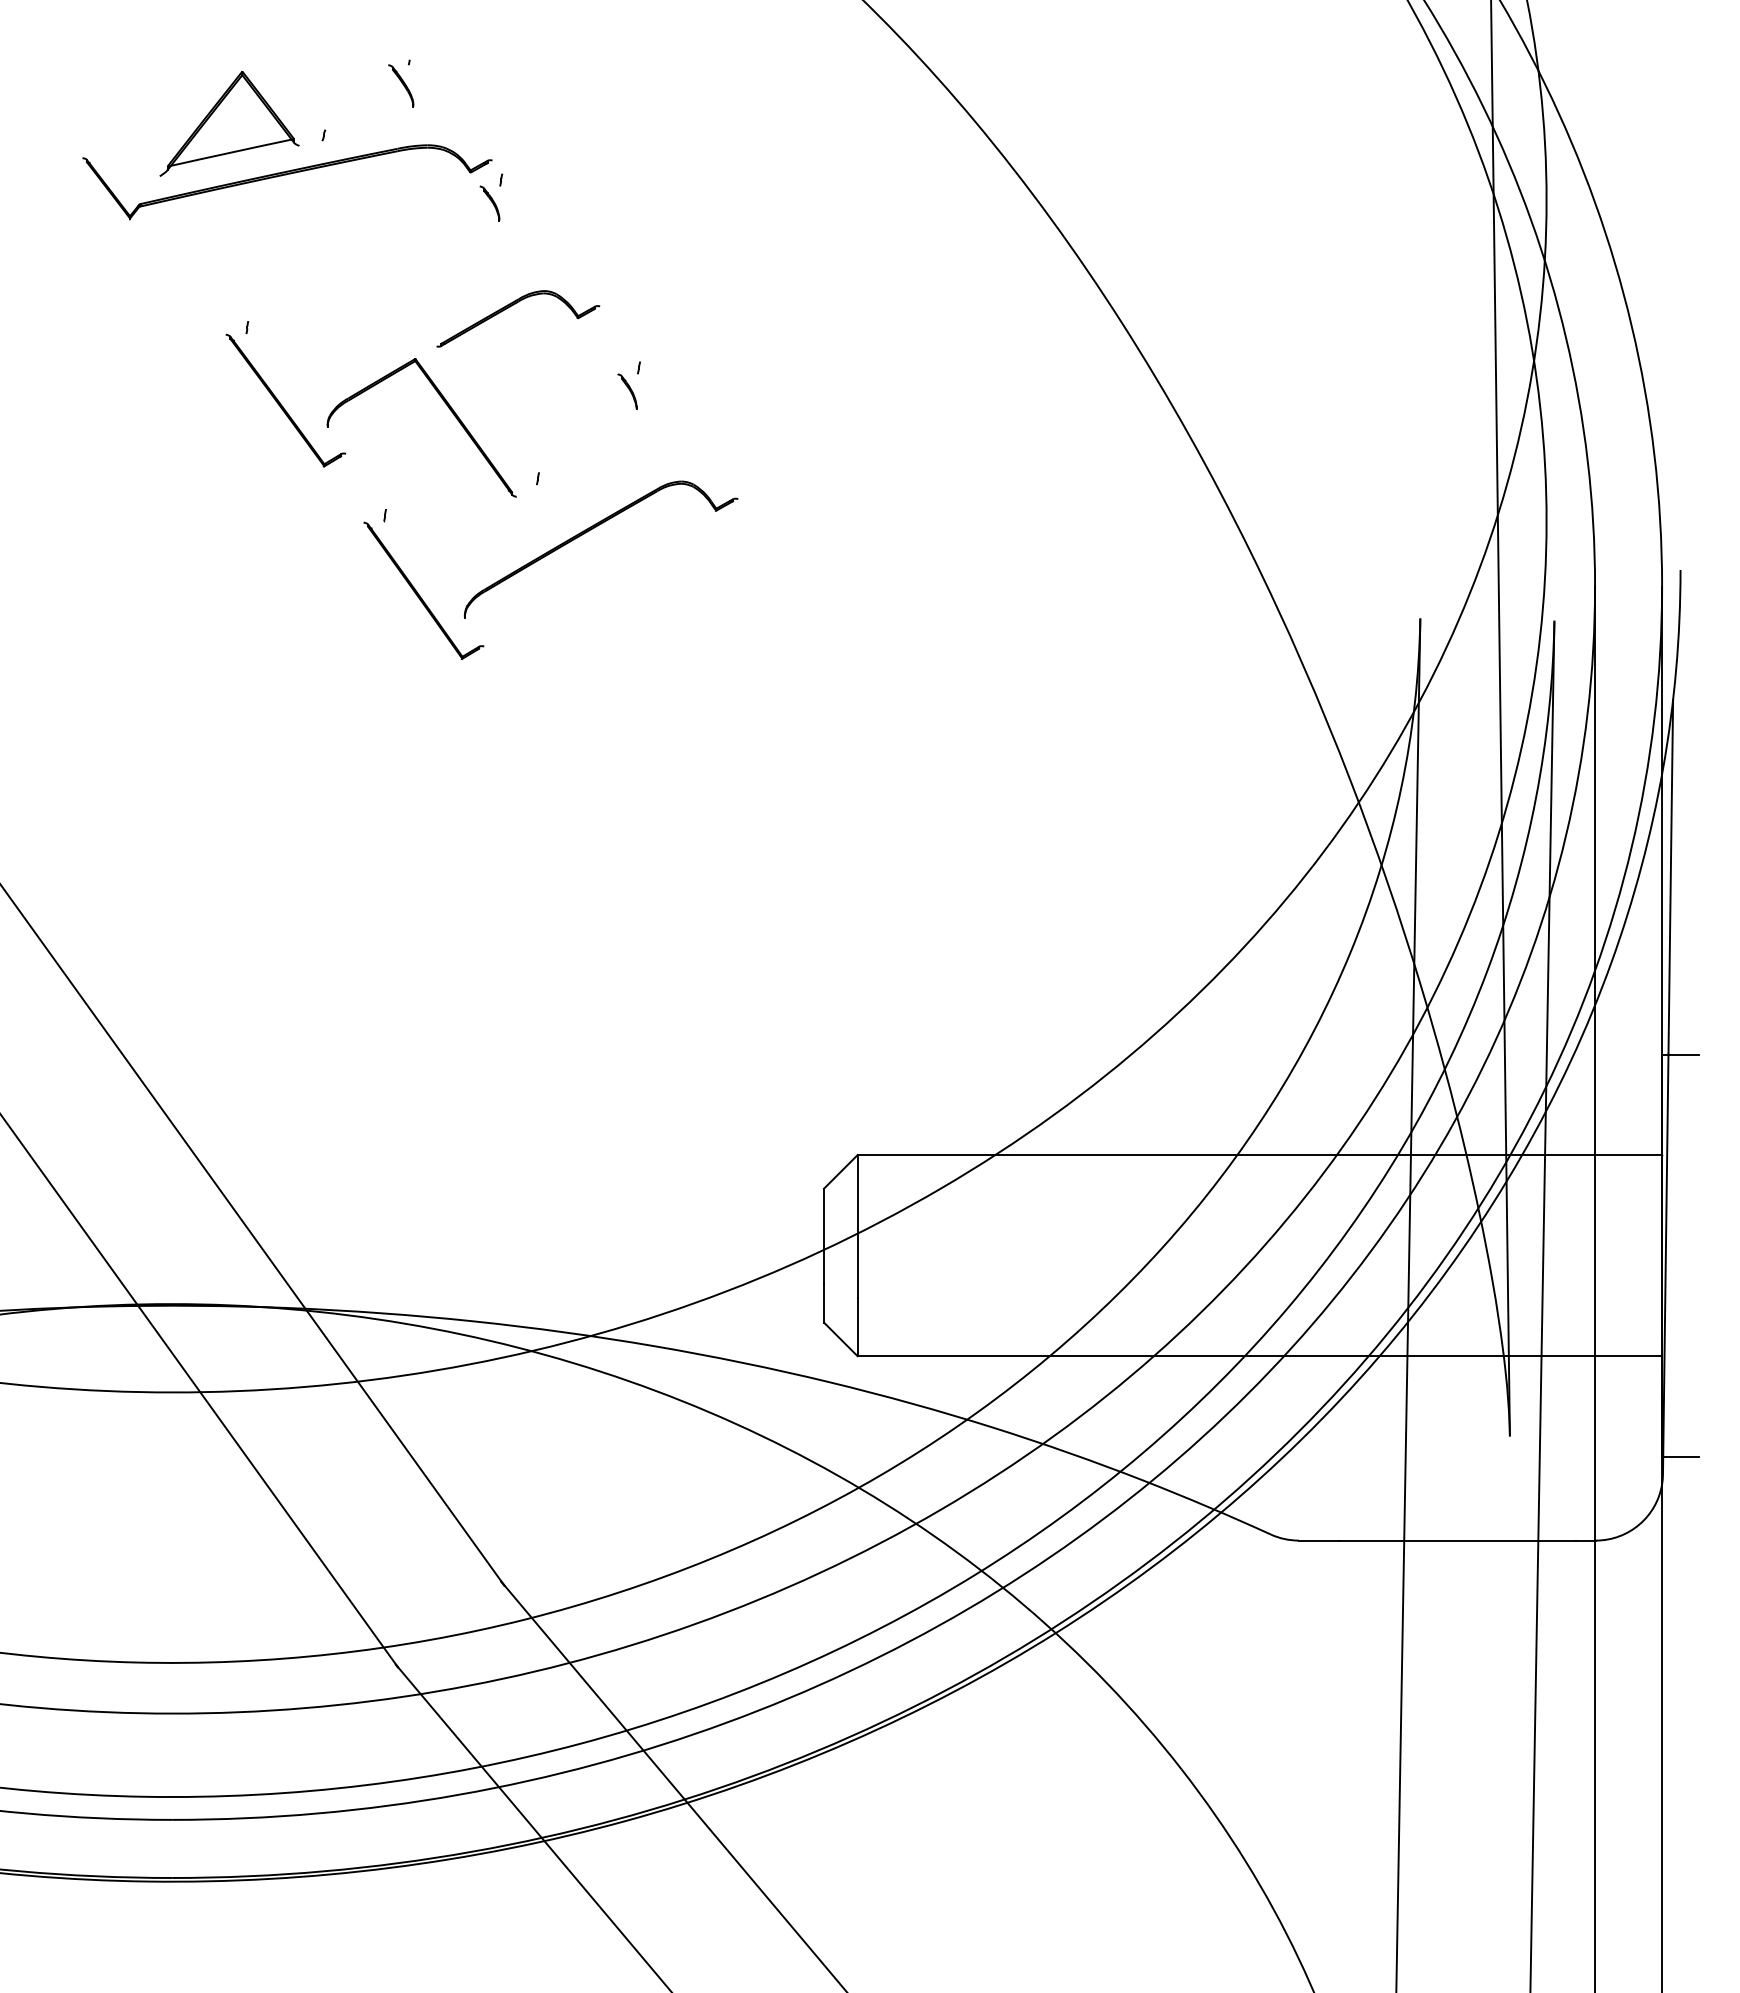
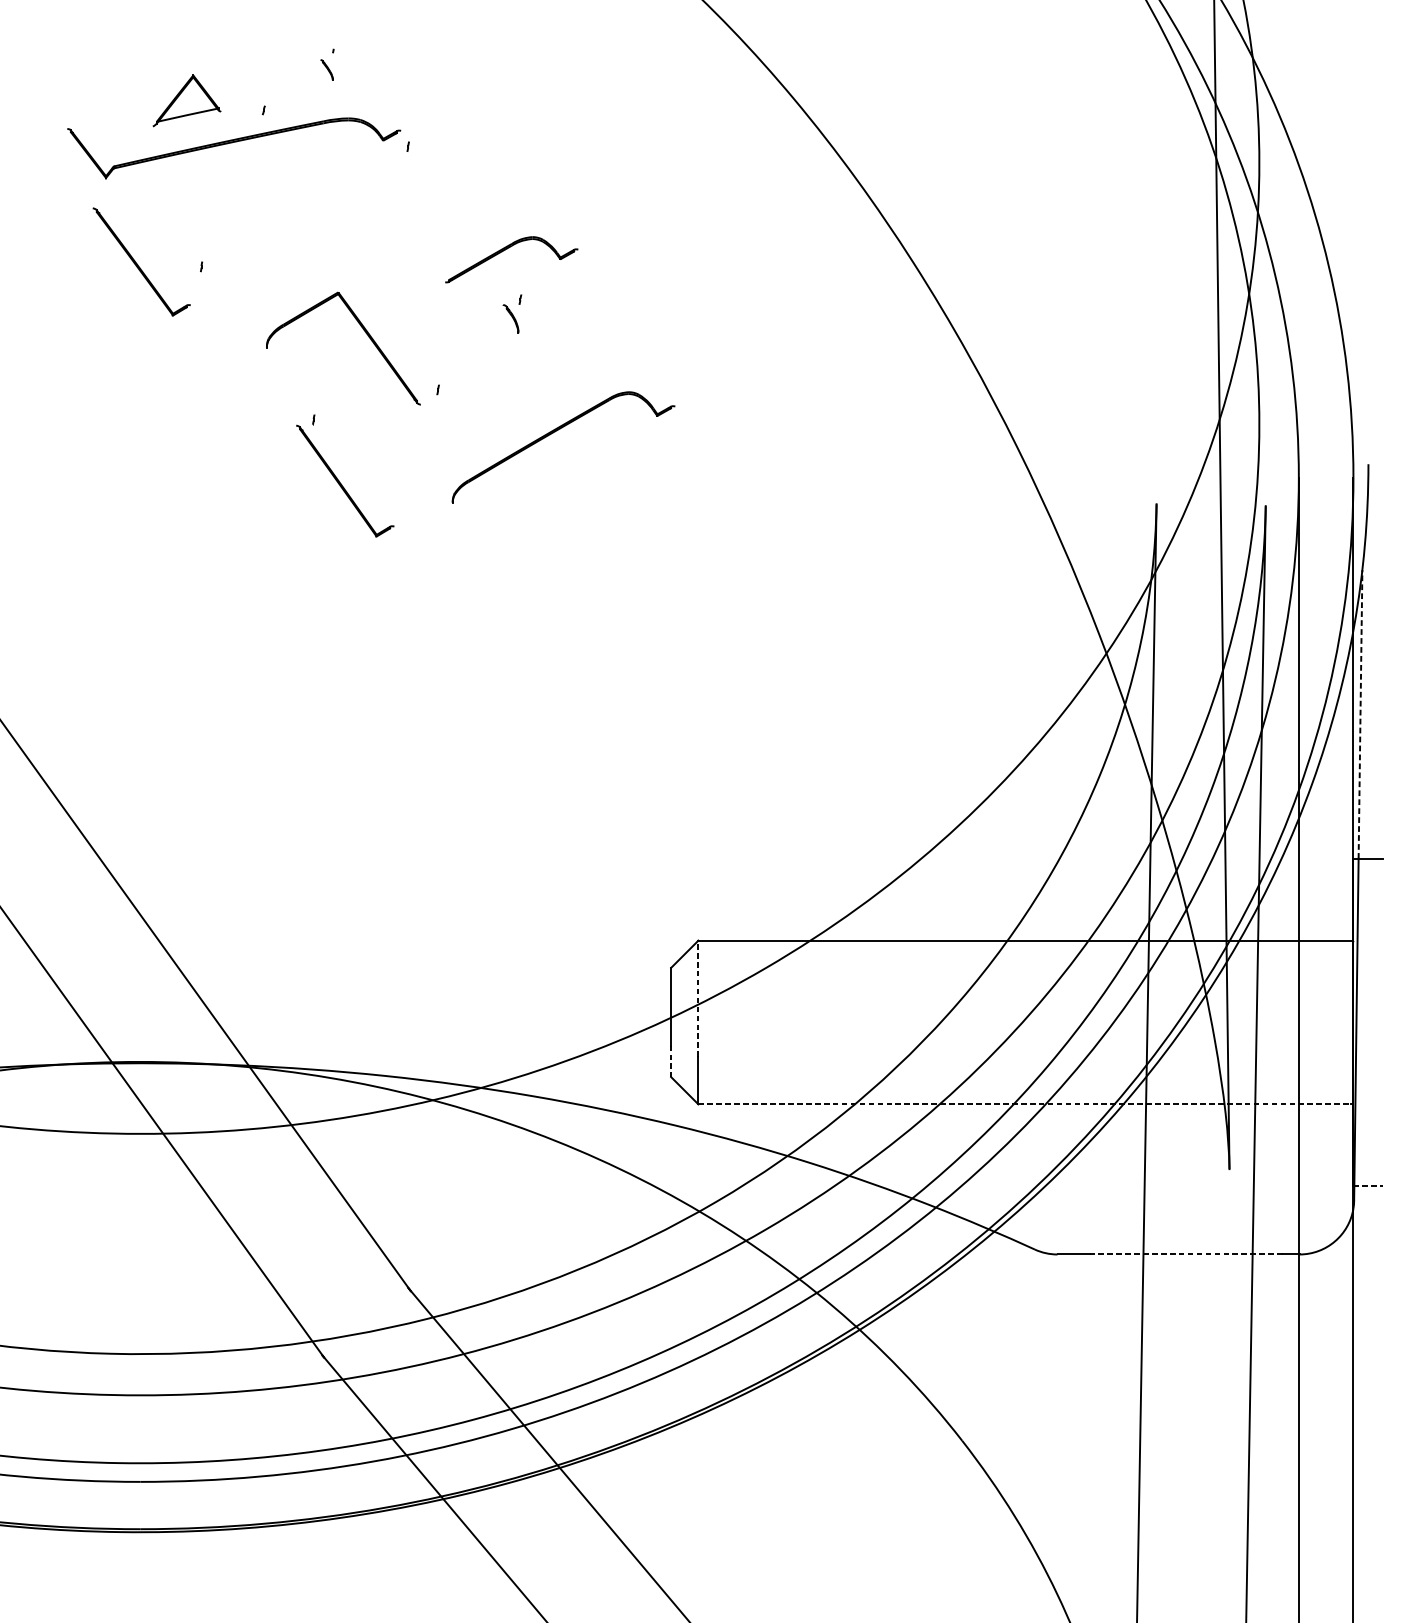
part: (401, 85) -> (327, 69), size x0.6
part: (229, 123) -> (187, 100), size x0.6
part: (489, 203) -> (398, 165), removed
part: (512, 306) -> (506, 249), moved
part: (285, 400) -> (141, 261), moved
part: (591, 530) -> (555, 432), moved
line: (1670, 876) -> (1360, 713), solid -> dashed
line: (857, 1226) -> (698, 998), solid -> dashed
line: (824, 1303) -> (671, 1061), solid -> dashed
line: (1258, 1356) -> (1024, 1104), solid -> dashed
line: (1681, 1456) -> (1369, 1186), solid -> dashed
line: (1456, 1540) -> (1186, 1254), solid -> dashed

